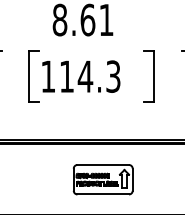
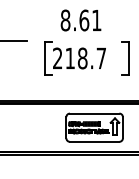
text: (80, 76) -> (79, 58), 114.3 -> 218.7
part: (103, 179) -> (94, 127), size x1.43

